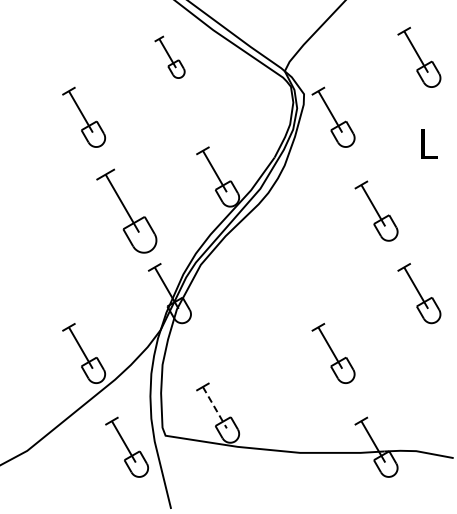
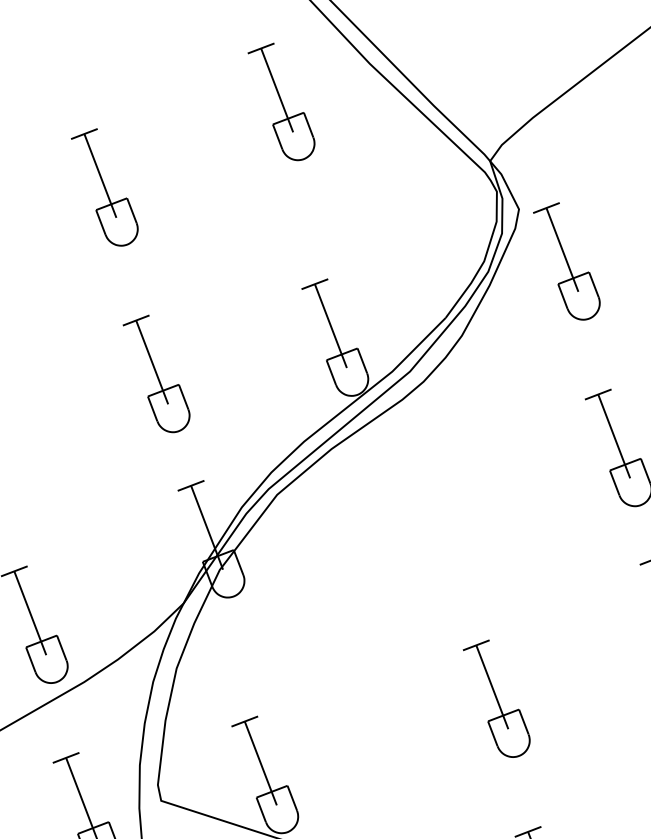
part: (169, 56) -> (280, 99), size x1.43
part: (127, 210) -> (157, 372), size x0.71
line: (214, 407) -> (260, 763), dashed -> solid

